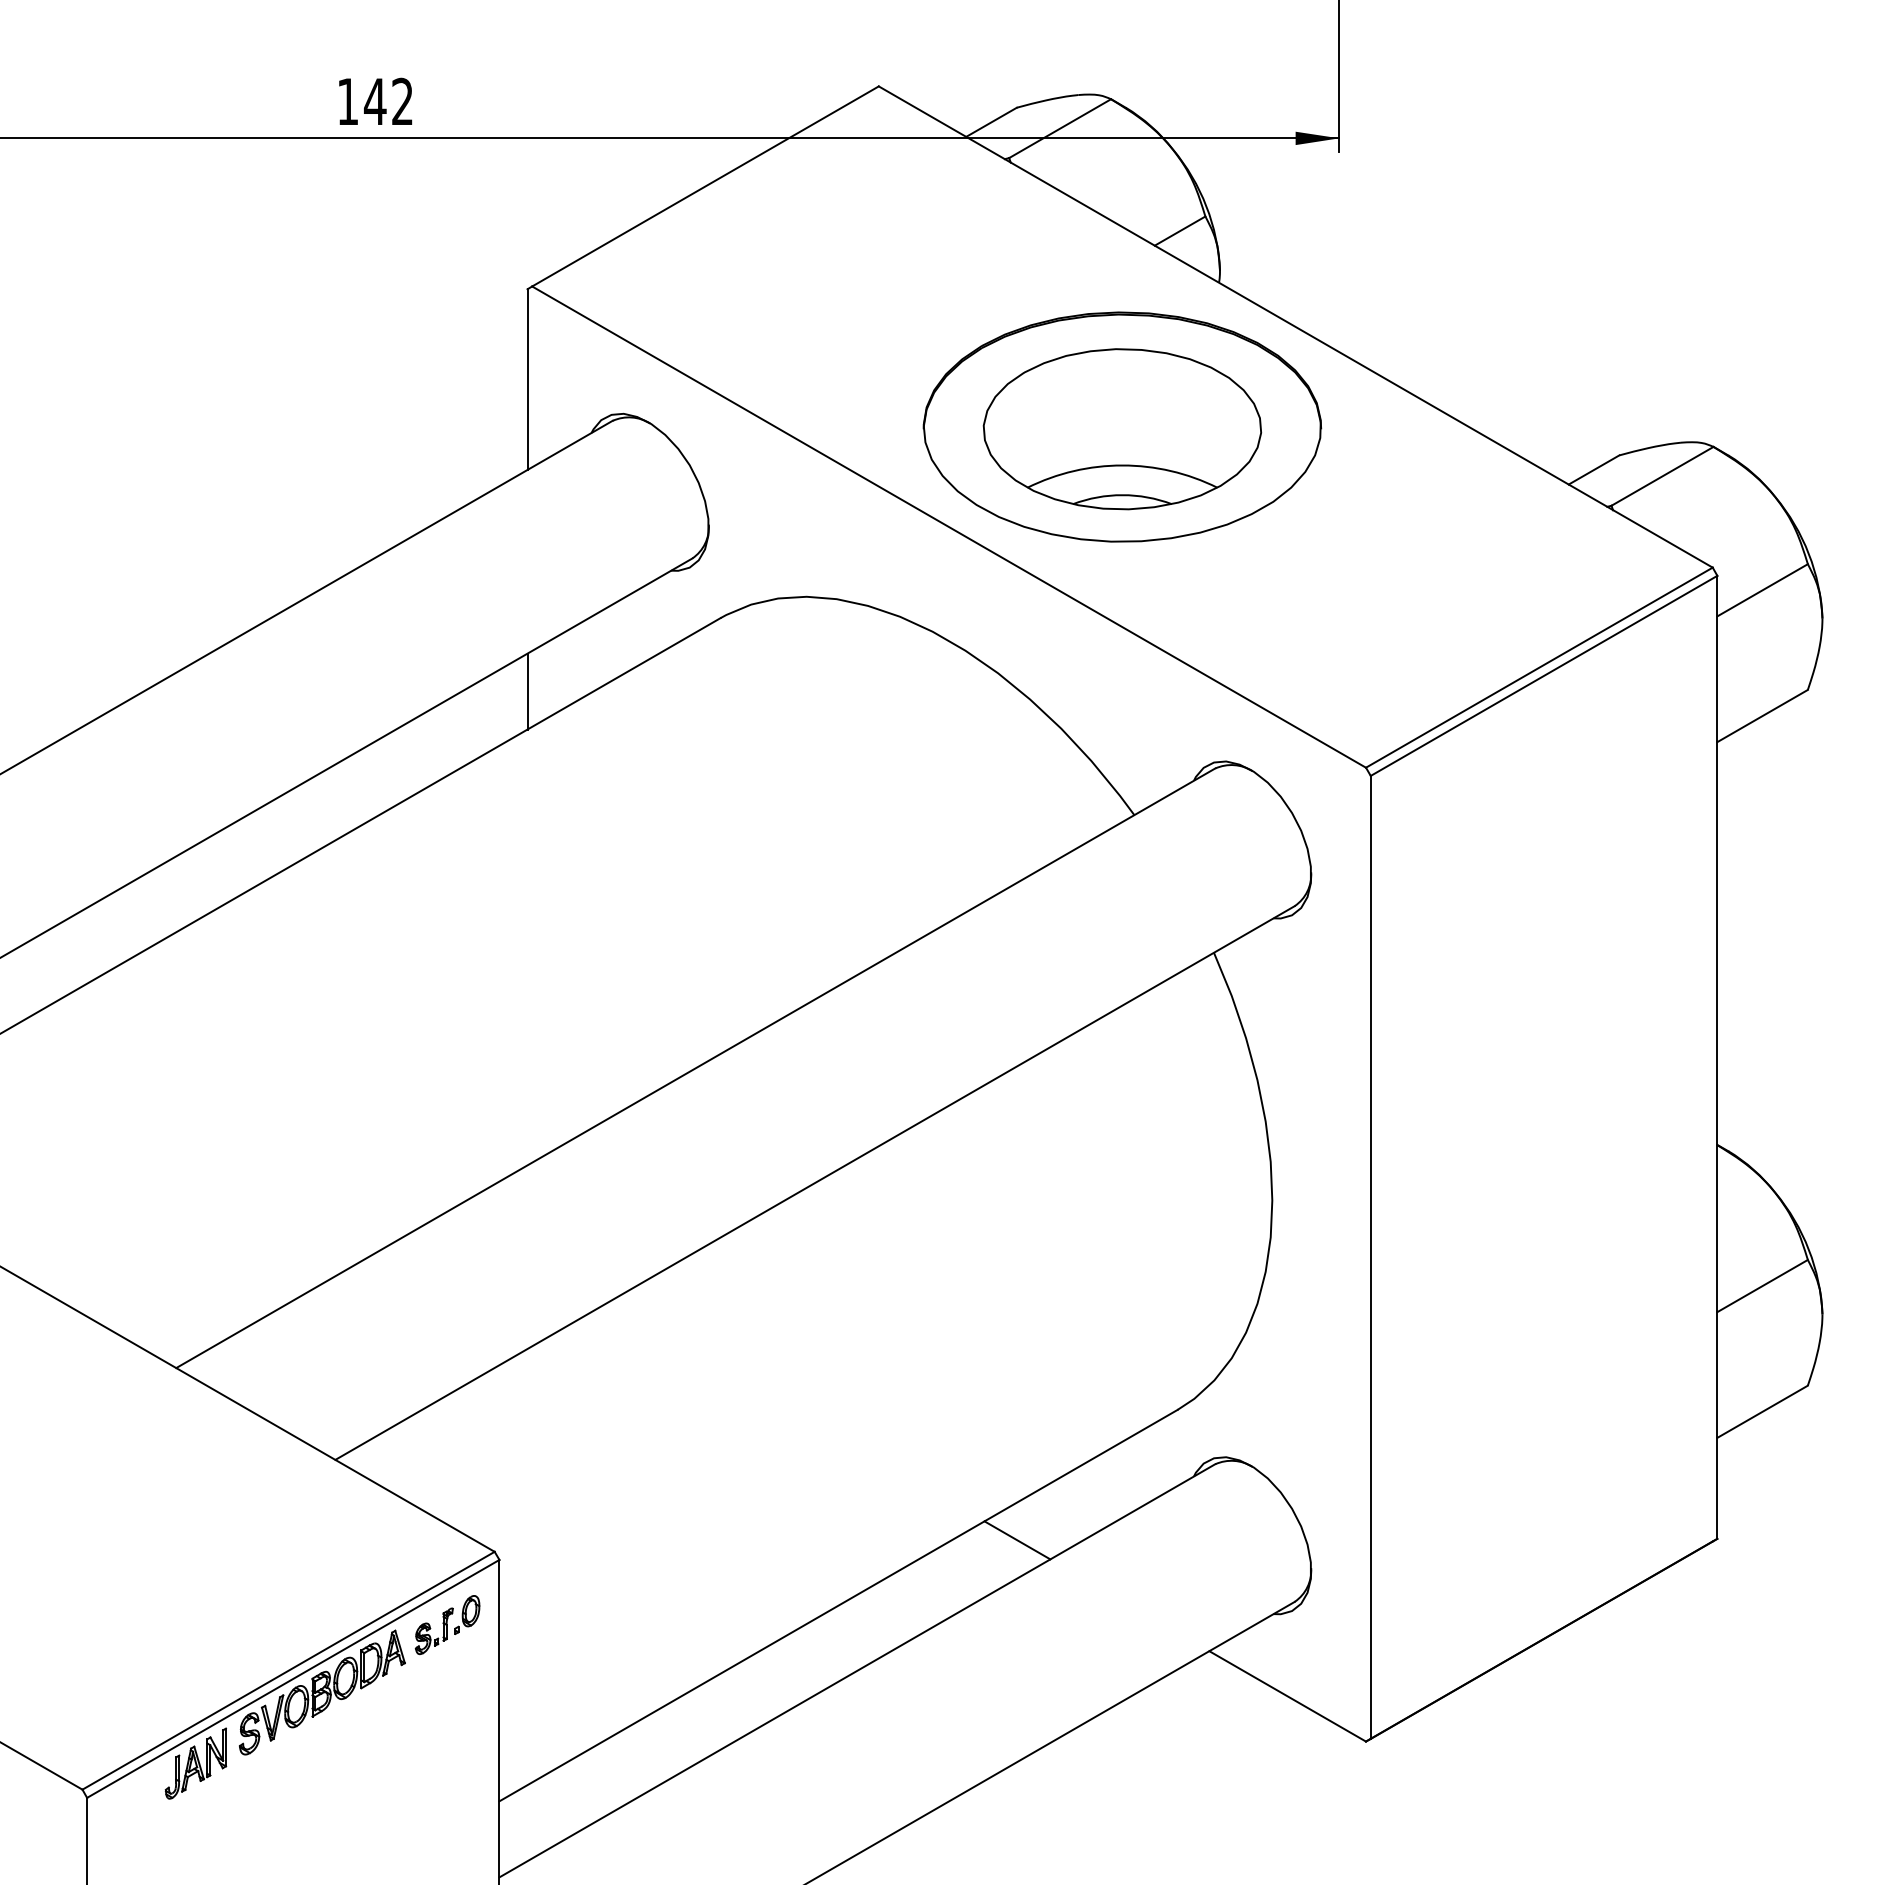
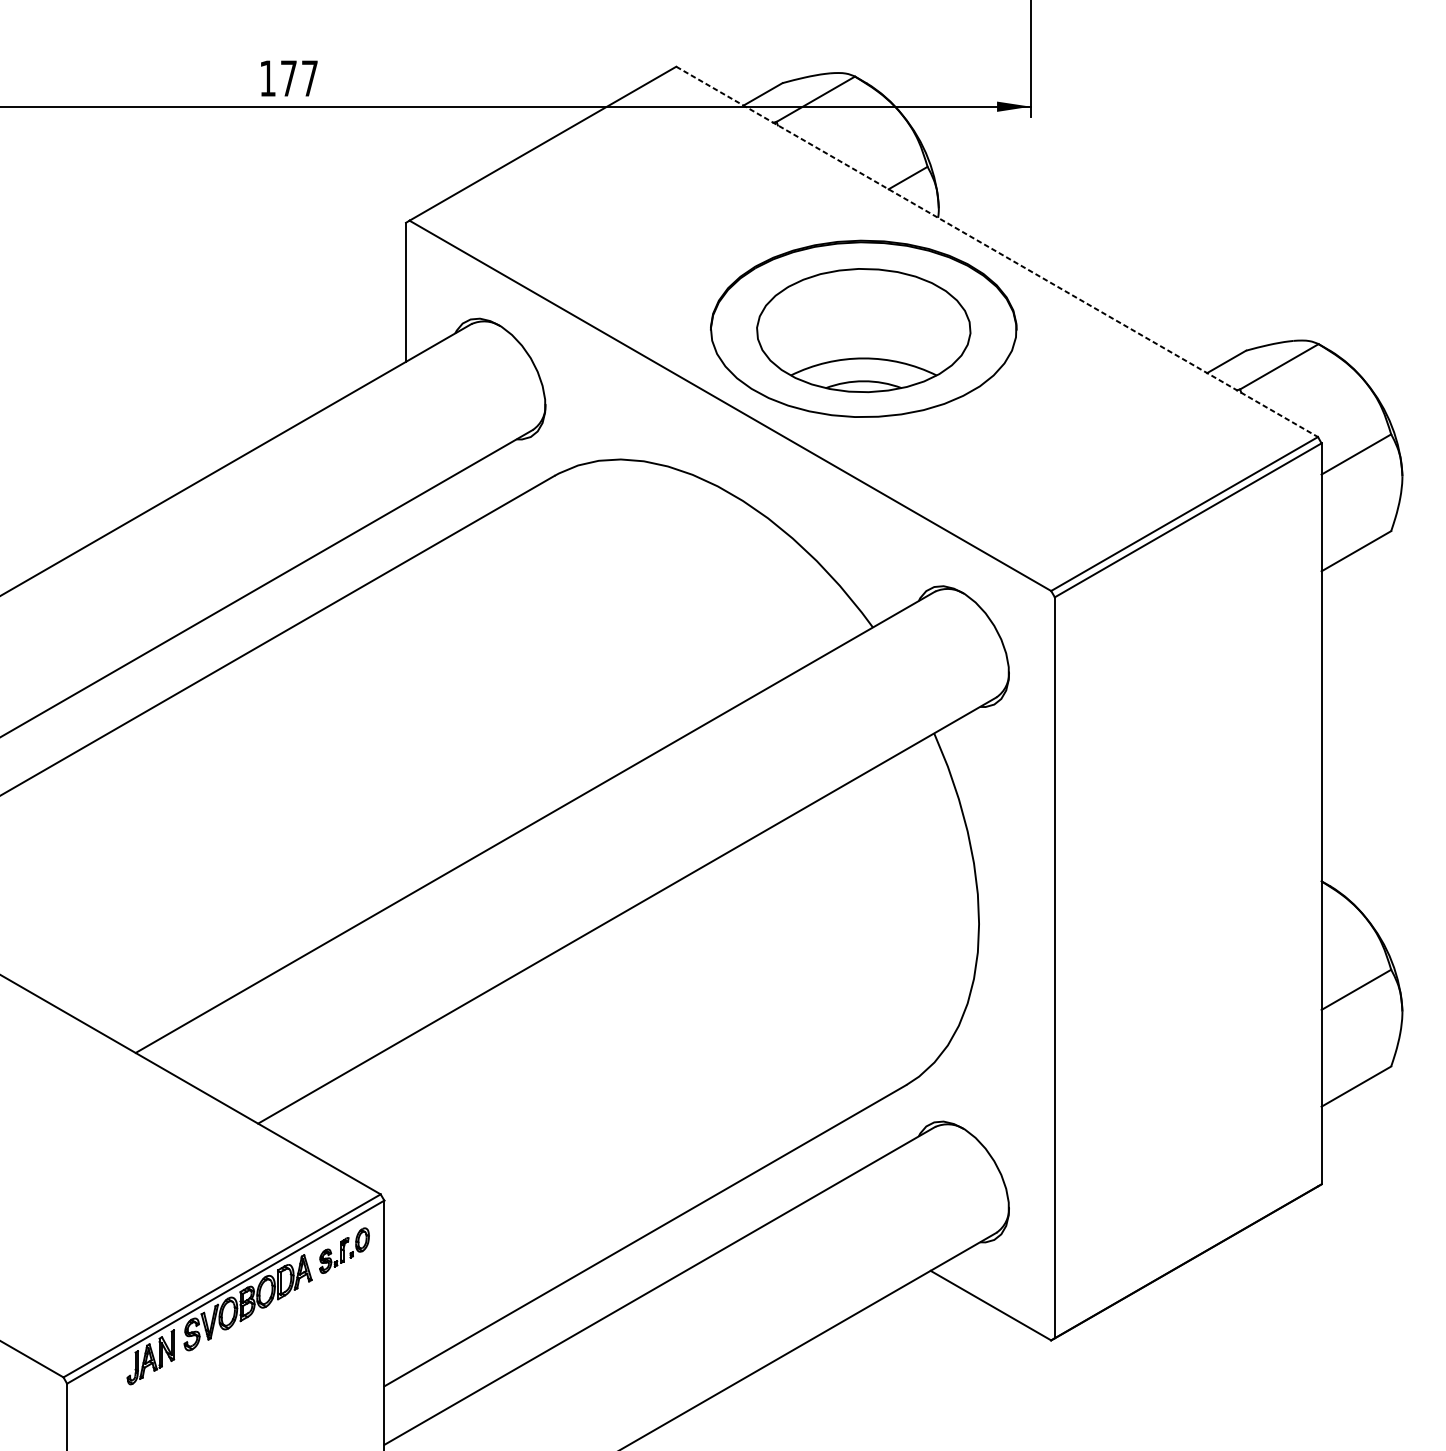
text: (388, 100) -> (299, 77), 142 -> 177
line: (1296, 327) -> (997, 252), solid -> dashed
line: (527, 691) -> (405, 532), removed
line: (1017, 1540) -> (783, 1185), removed

